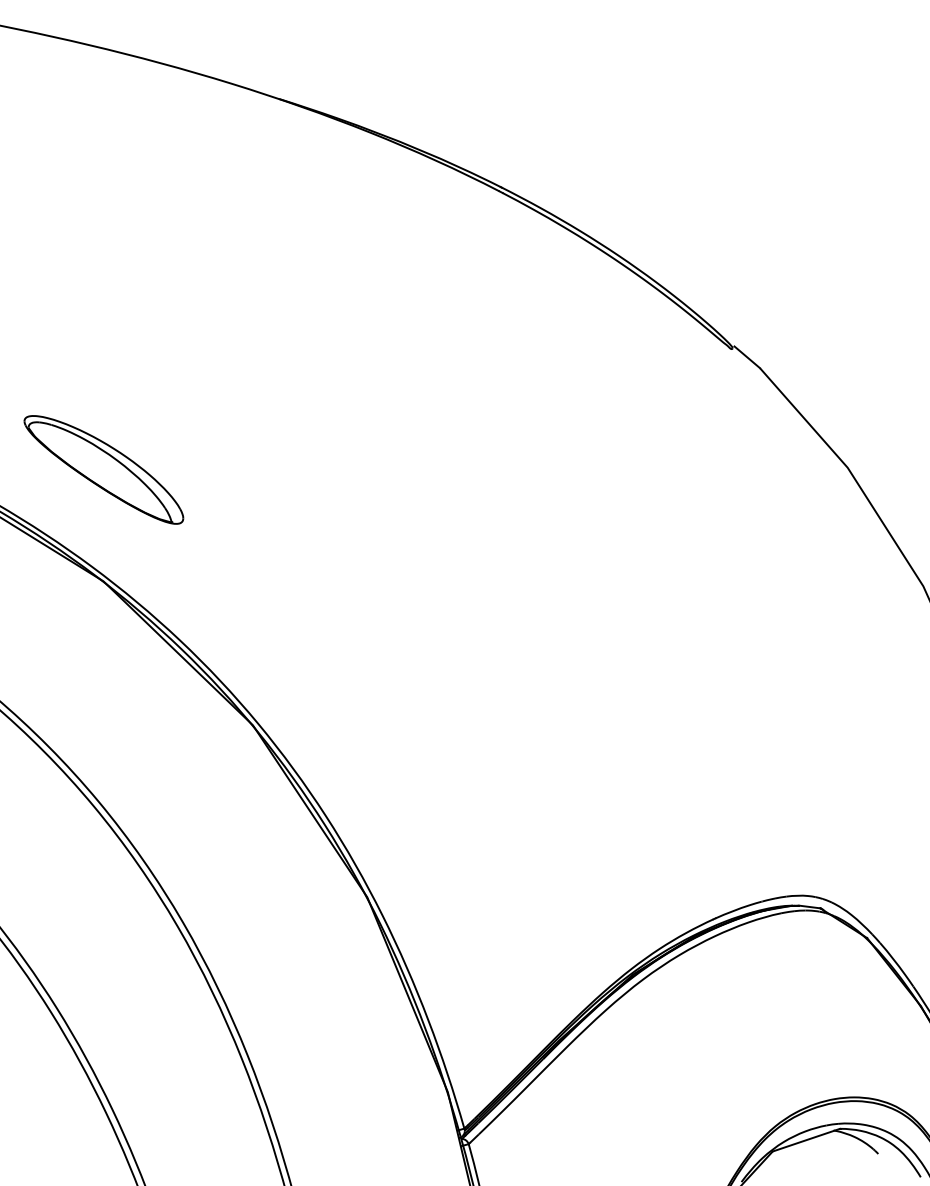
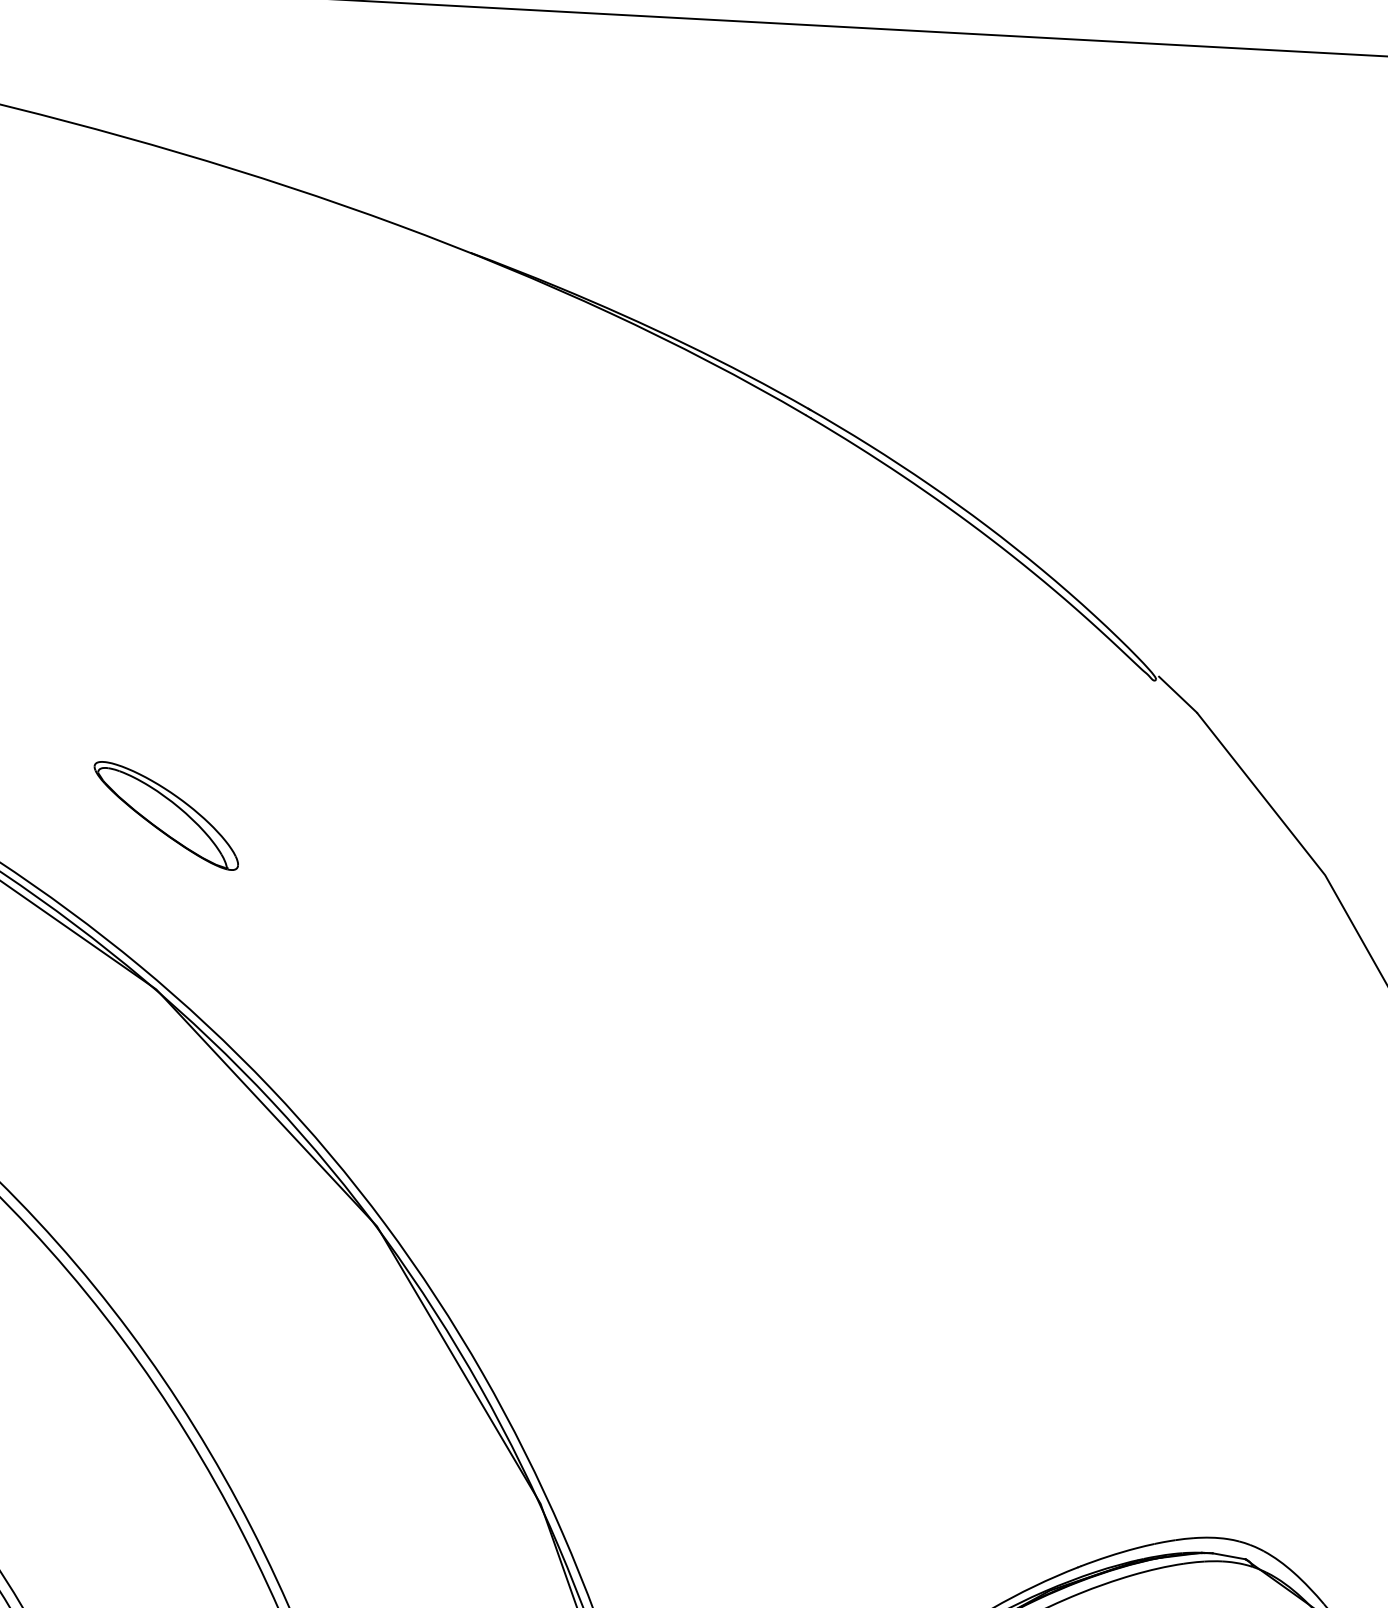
part: (103, 469) -> (165, 815), size x0.6

